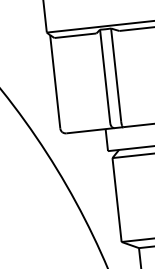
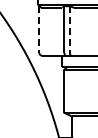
line: (117, 76) -> (70, 30), solid -> dashed
line: (55, 83) -> (39, 30), solid -> dashed

